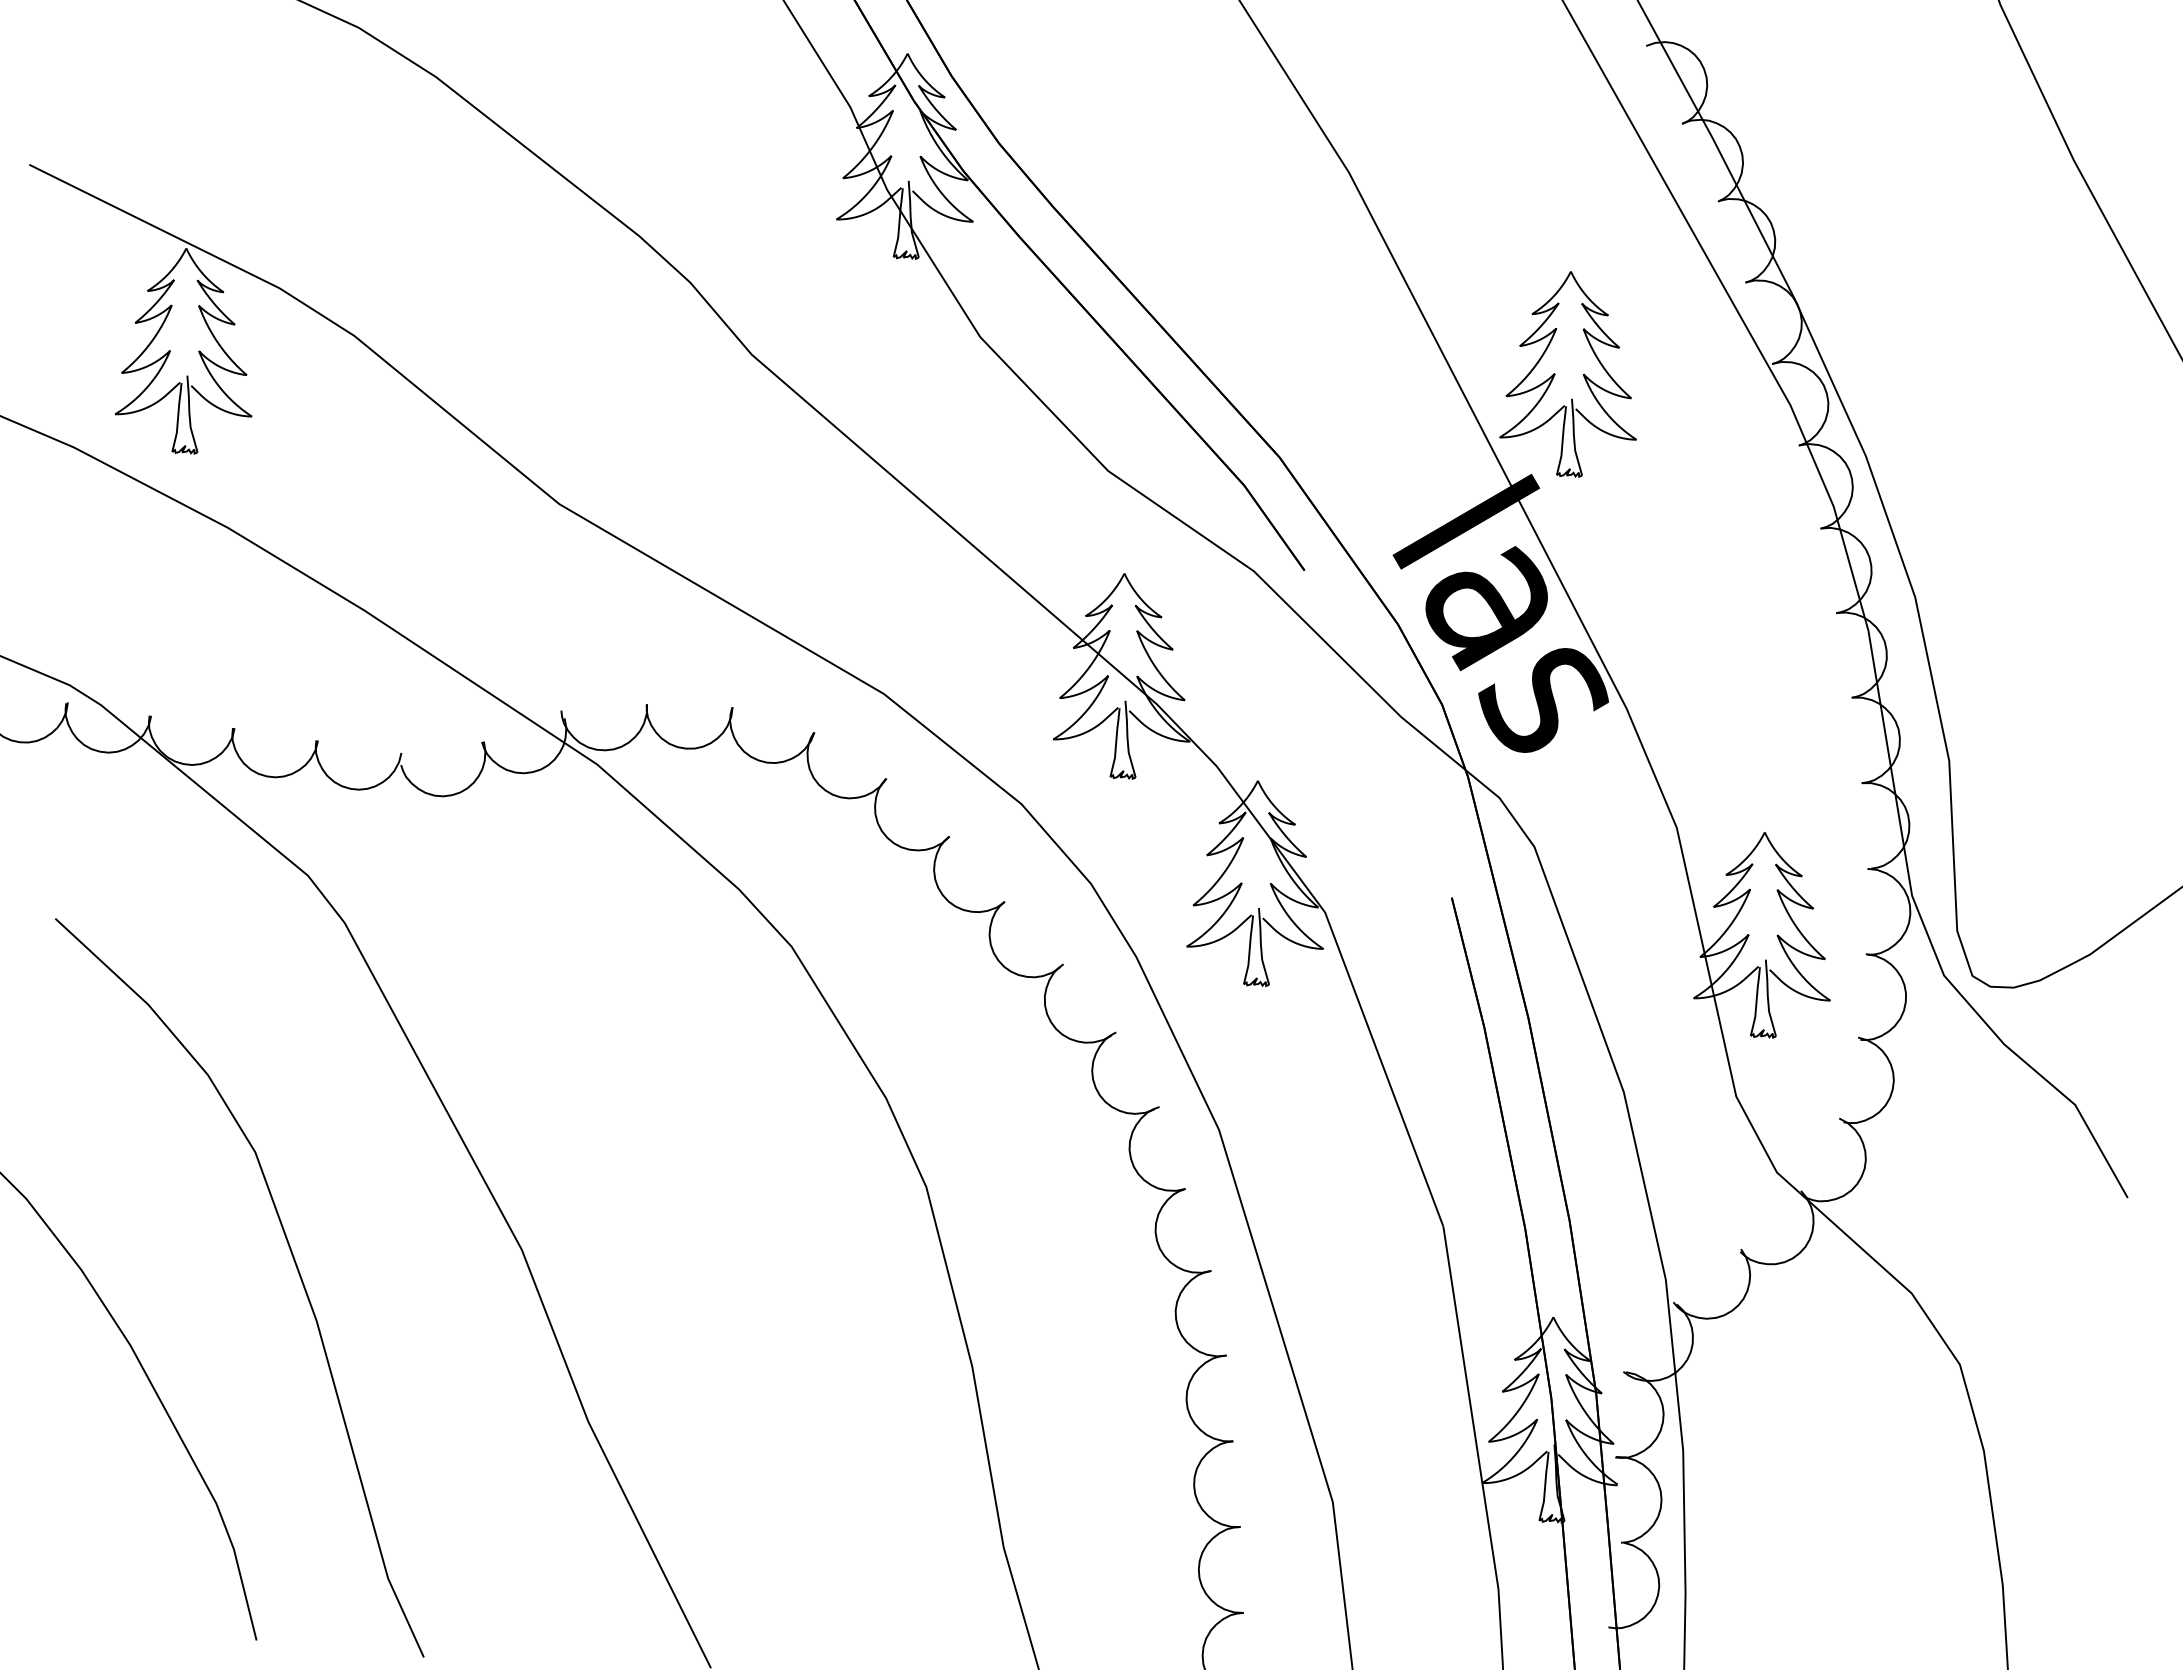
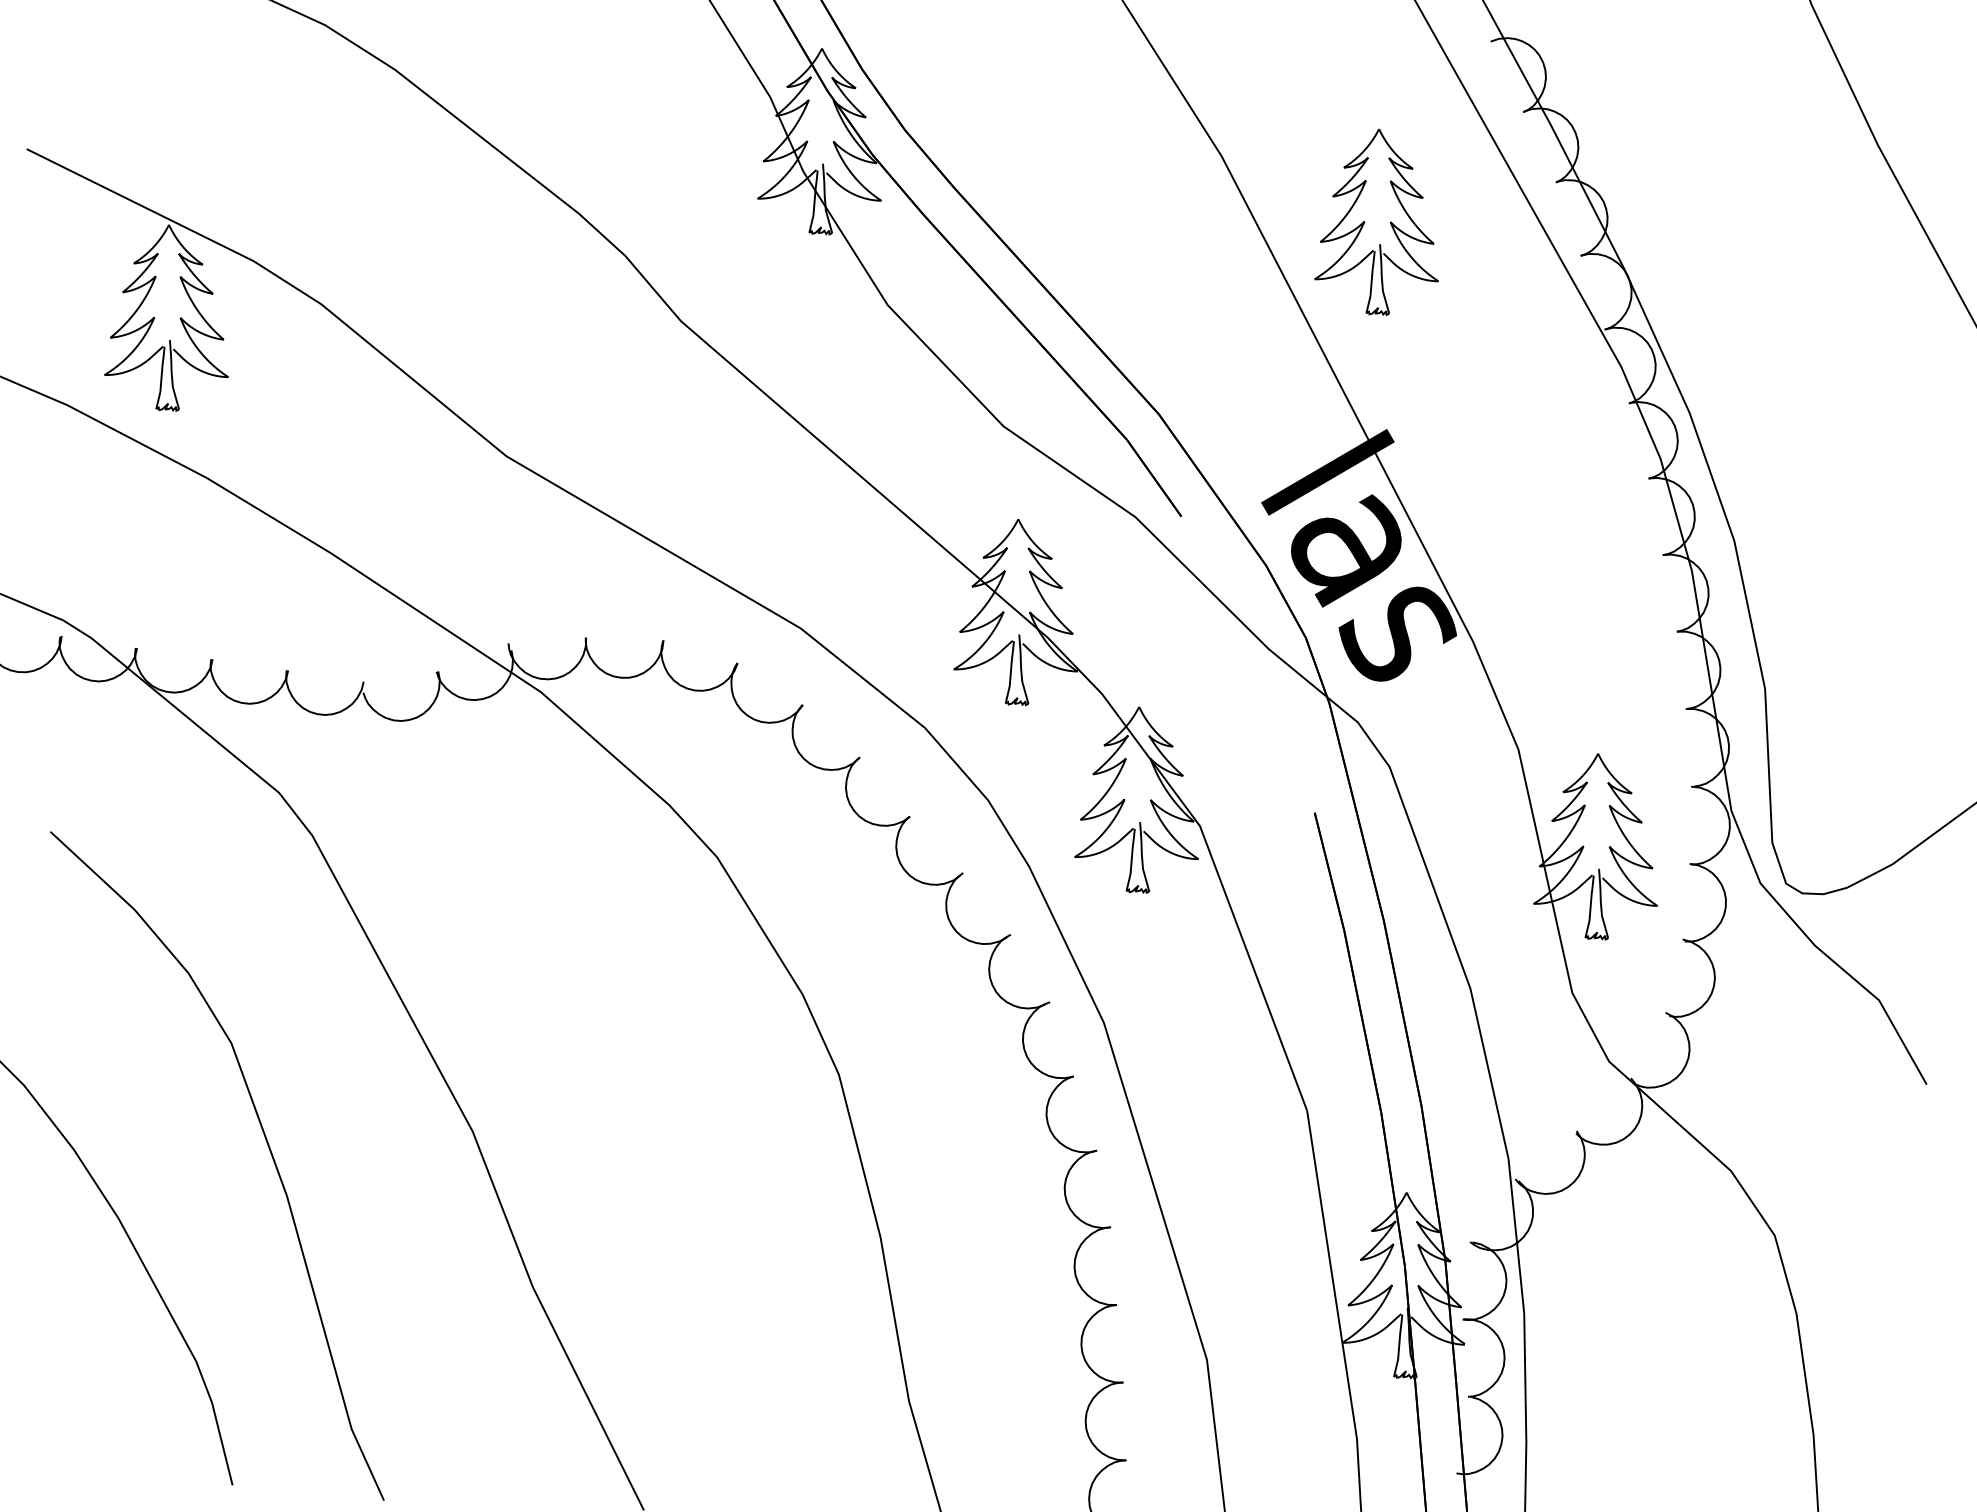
part: (1555, 374) -> (1365, 222), moved

